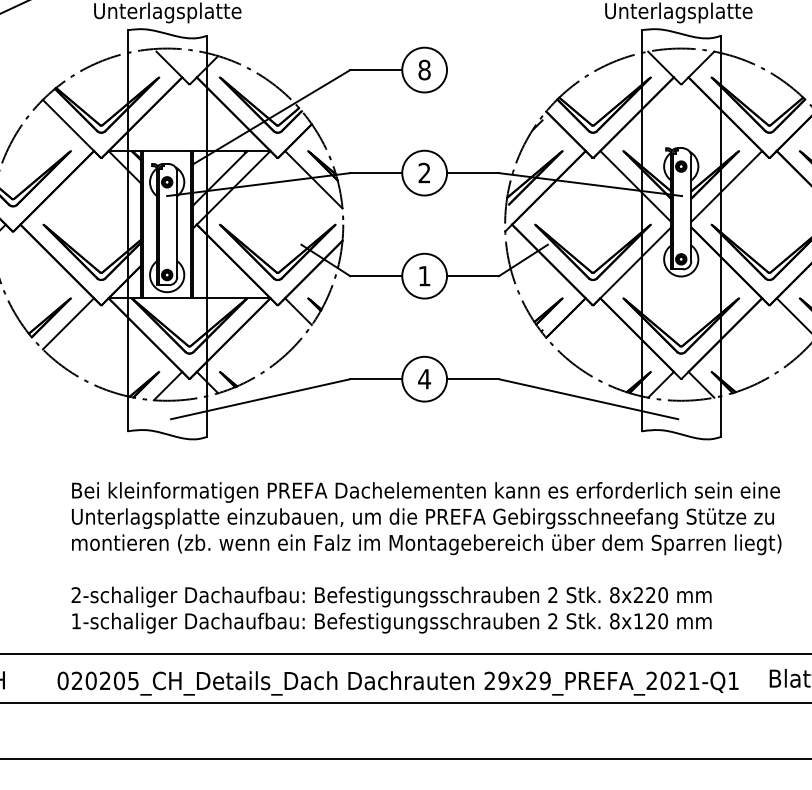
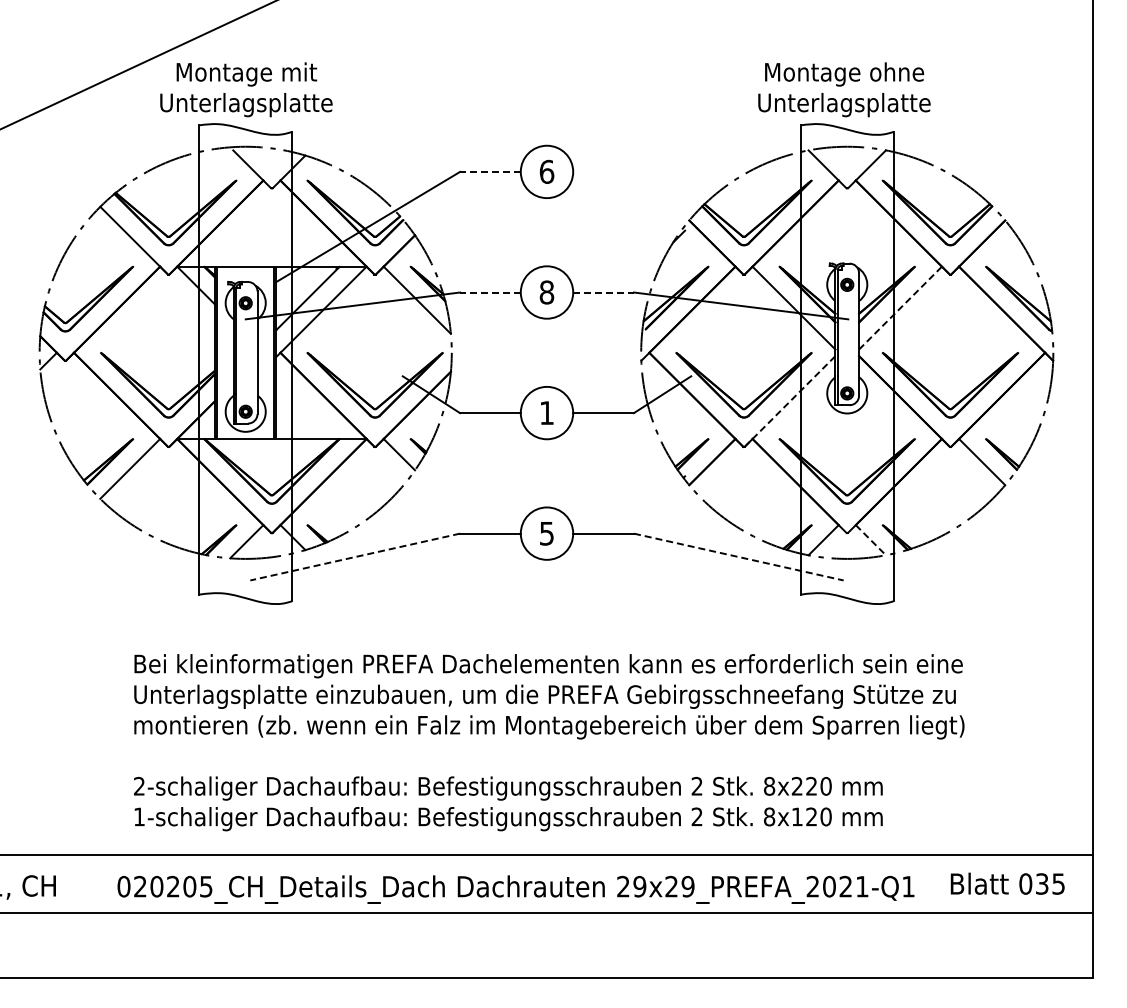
line: (375, 69) -> (489, 171), solid -> dashed
text: (424, 69) -> (546, 171), 8 -> 6
line: (375, 173) -> (489, 292), solid -> dashed
text: (424, 173) -> (546, 292), 2 -> 8
line: (473, 173) -> (604, 292), solid -> dashed
line: (726, 186) -> (900, 308), solid -> dashed
line: (632, 266) -> (790, 401), solid -> dashed
text: (424, 379) -> (546, 533), 4 -> 5
line: (701, 385) -> (871, 540), solid -> dashed
line: (260, 399) -> (354, 557), solid -> dashed
line: (589, 399) -> (739, 557), solid -> dashed

